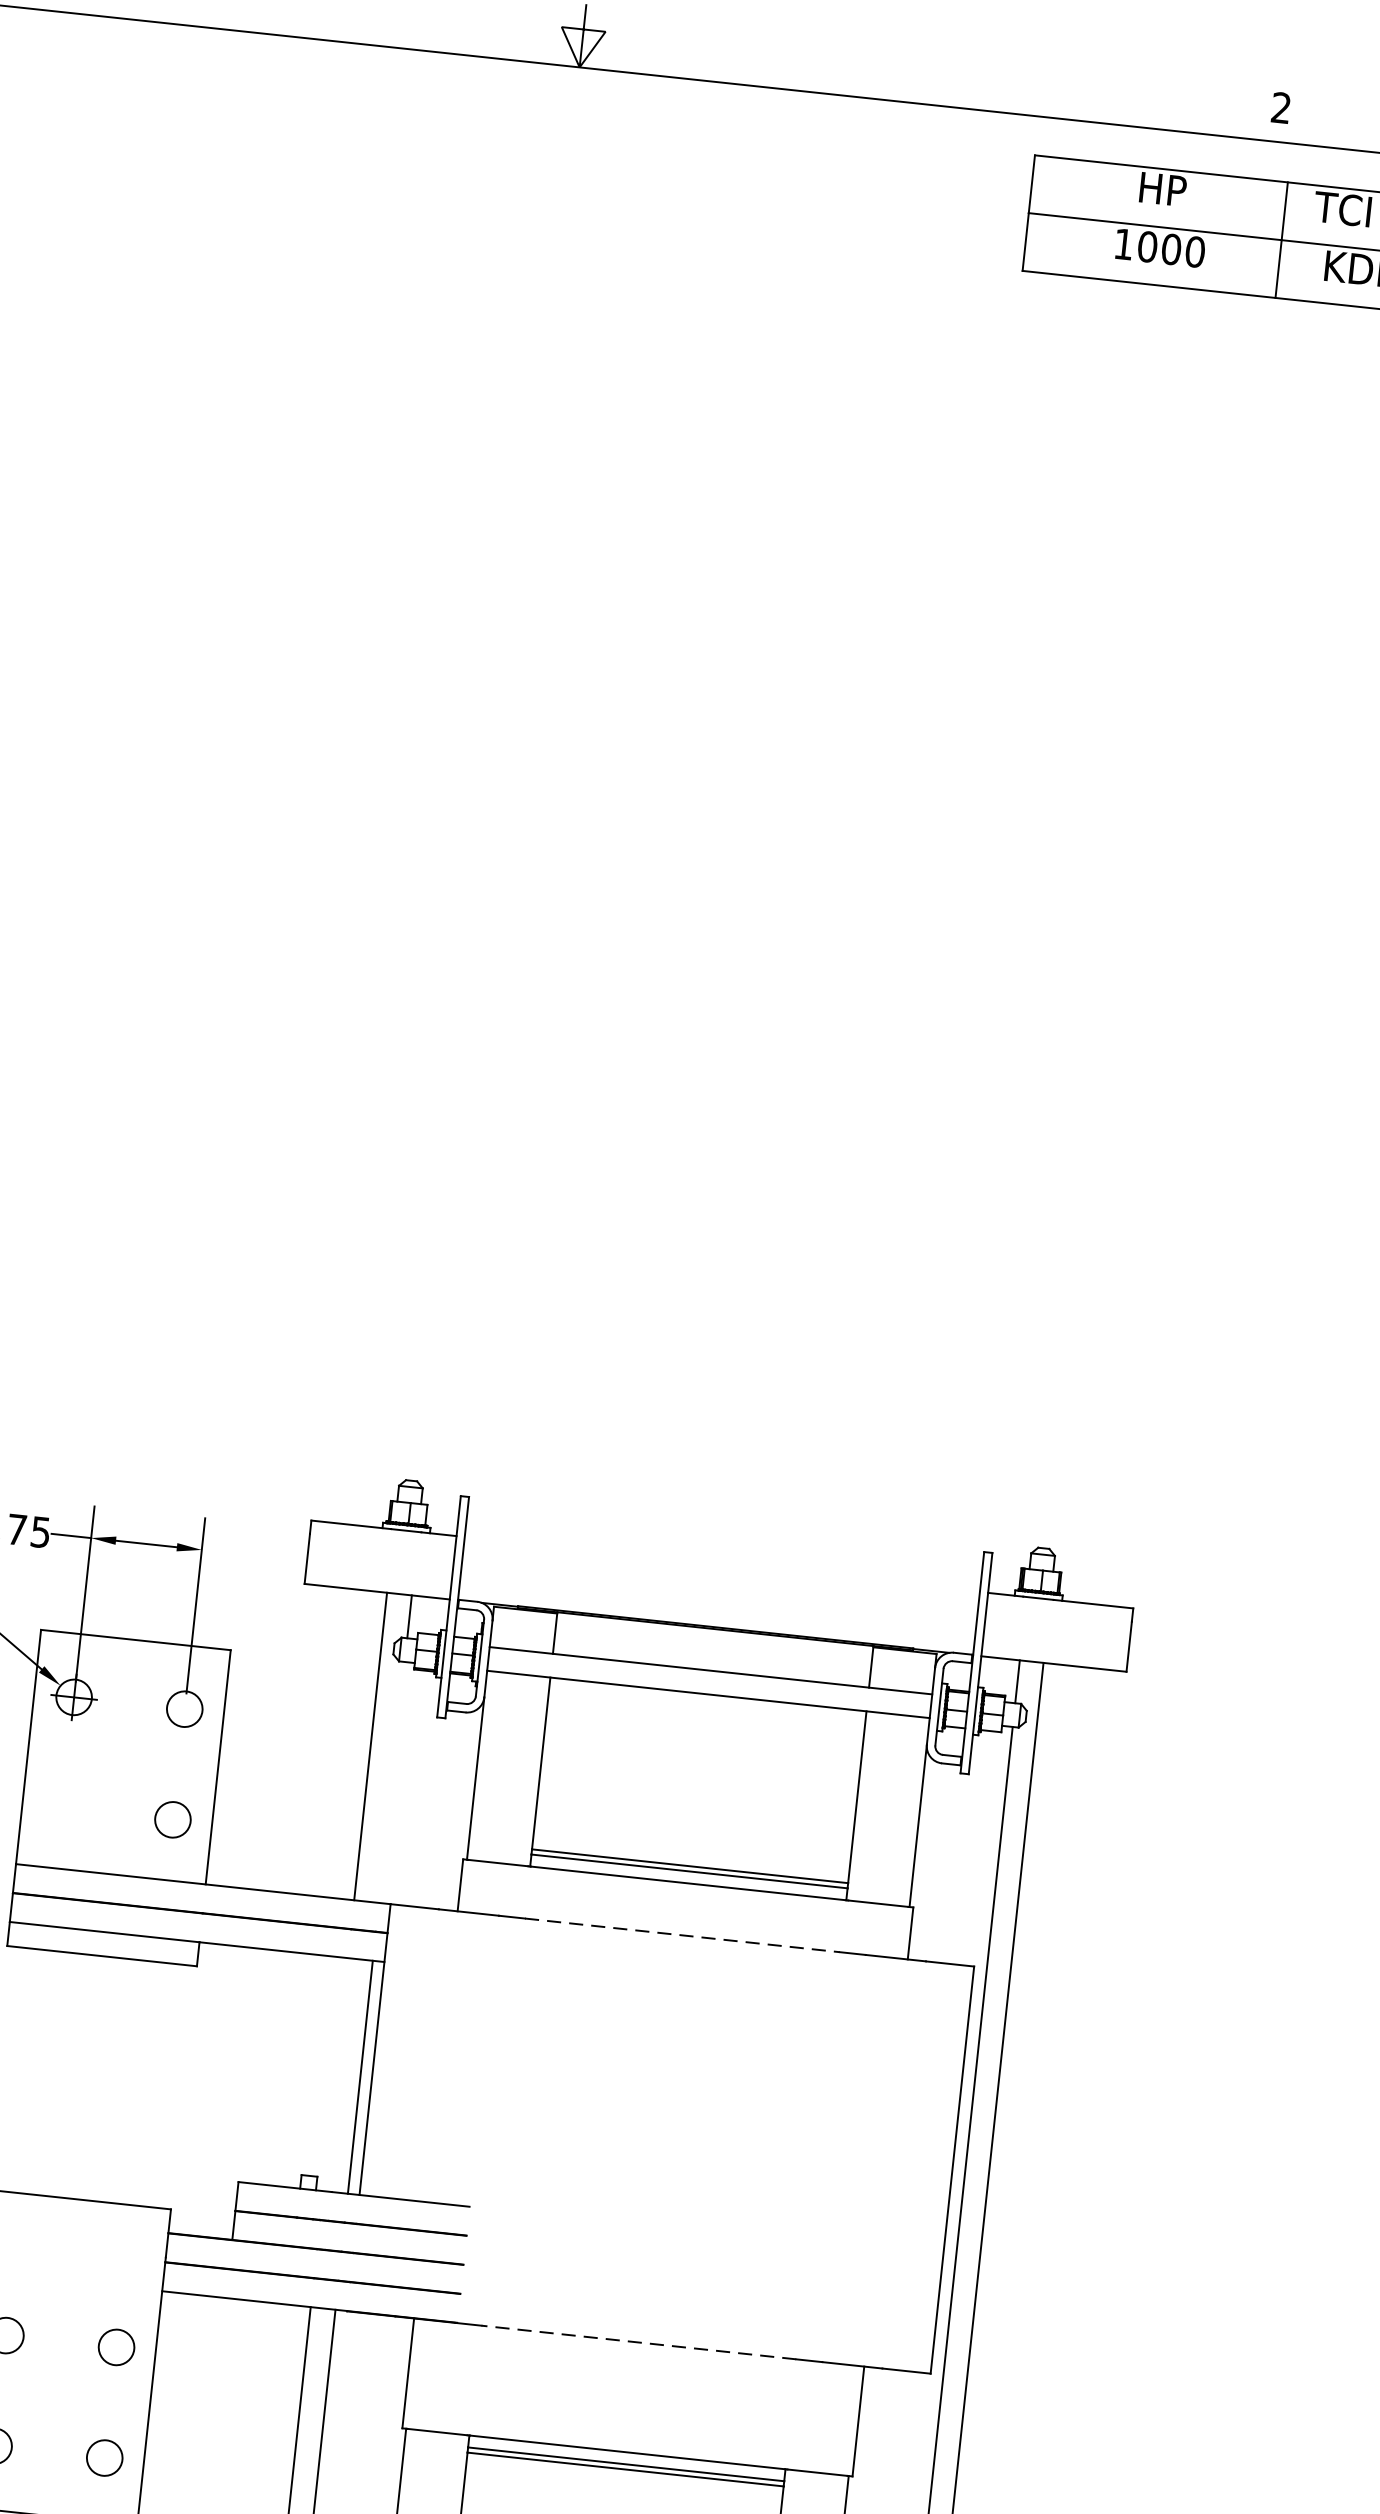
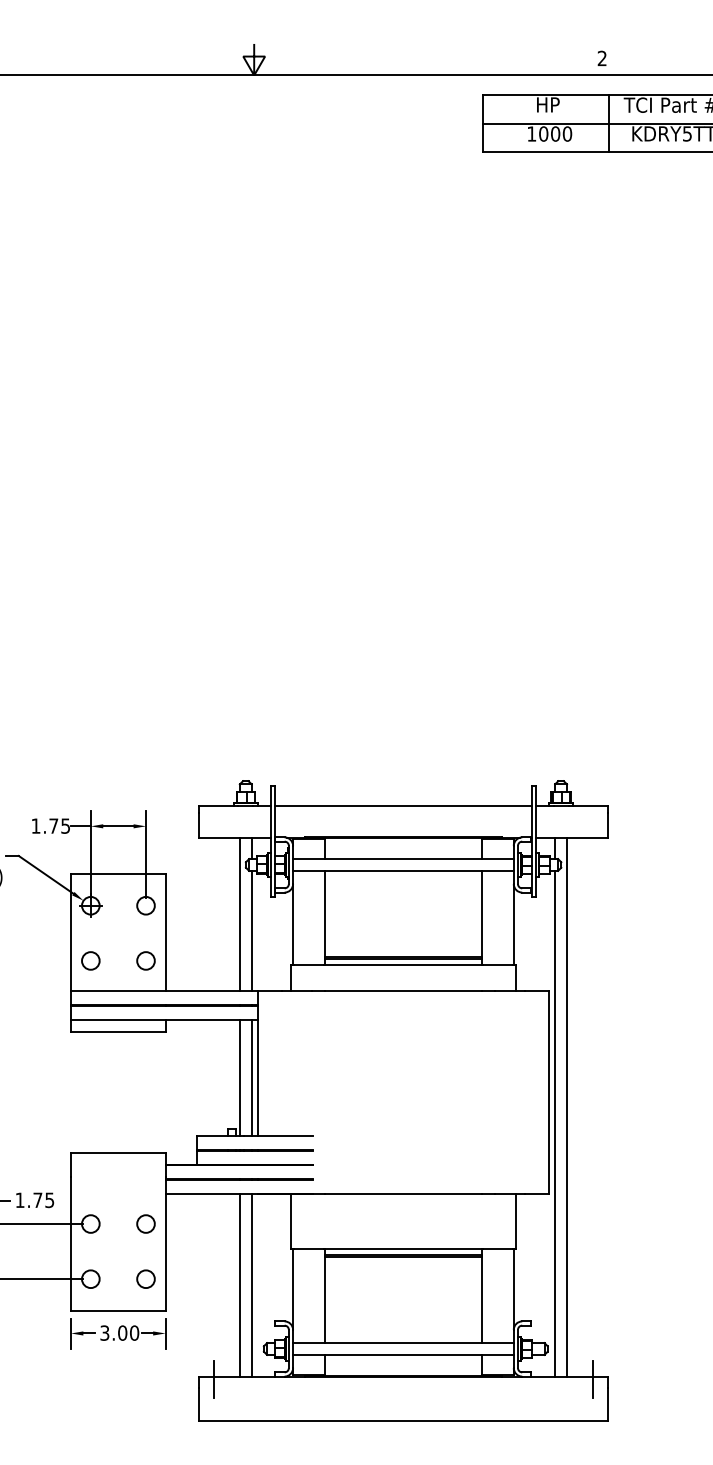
line: (722, 1565) -> (403, 806), added
line: (391, 1781) -> (251, 930), added
circle: (61, 1807) -> (90, 960), added
line: (682, 1936) -> (403, 991), dashed -> solid
line: (335, 2073) -> (239, 1077), added
line: (637, 2343) -> (402, 1194), dashed -> solid

